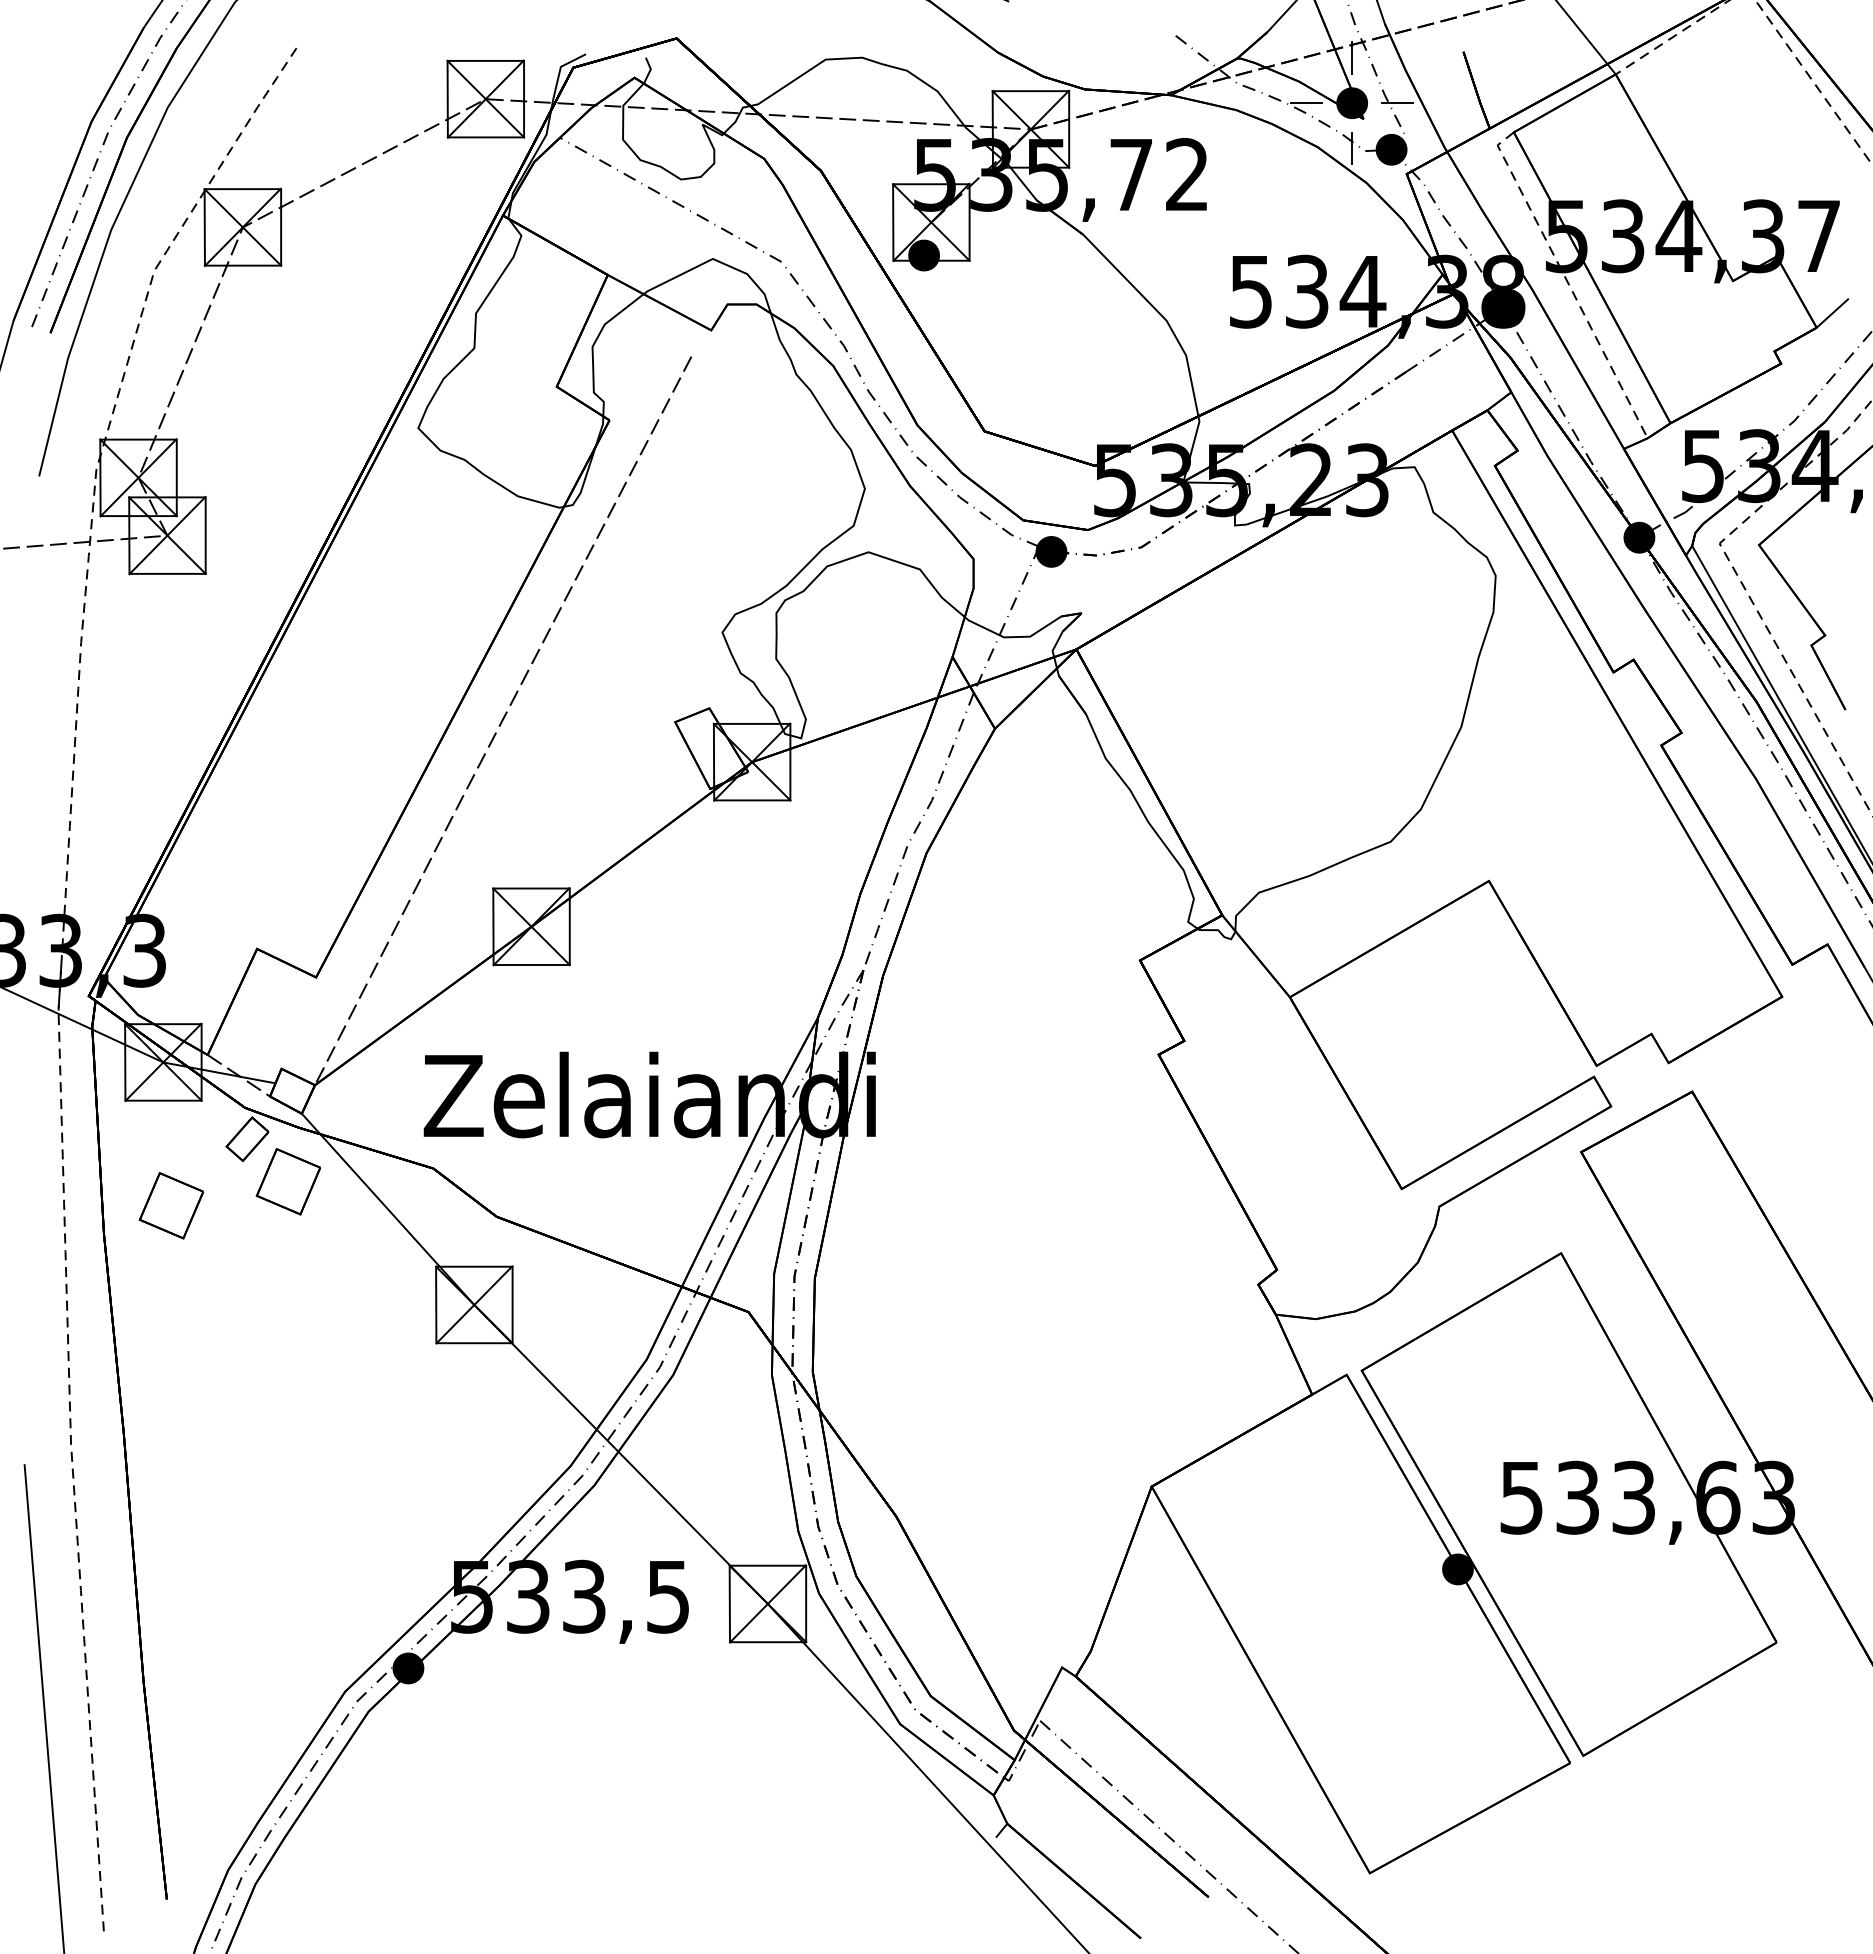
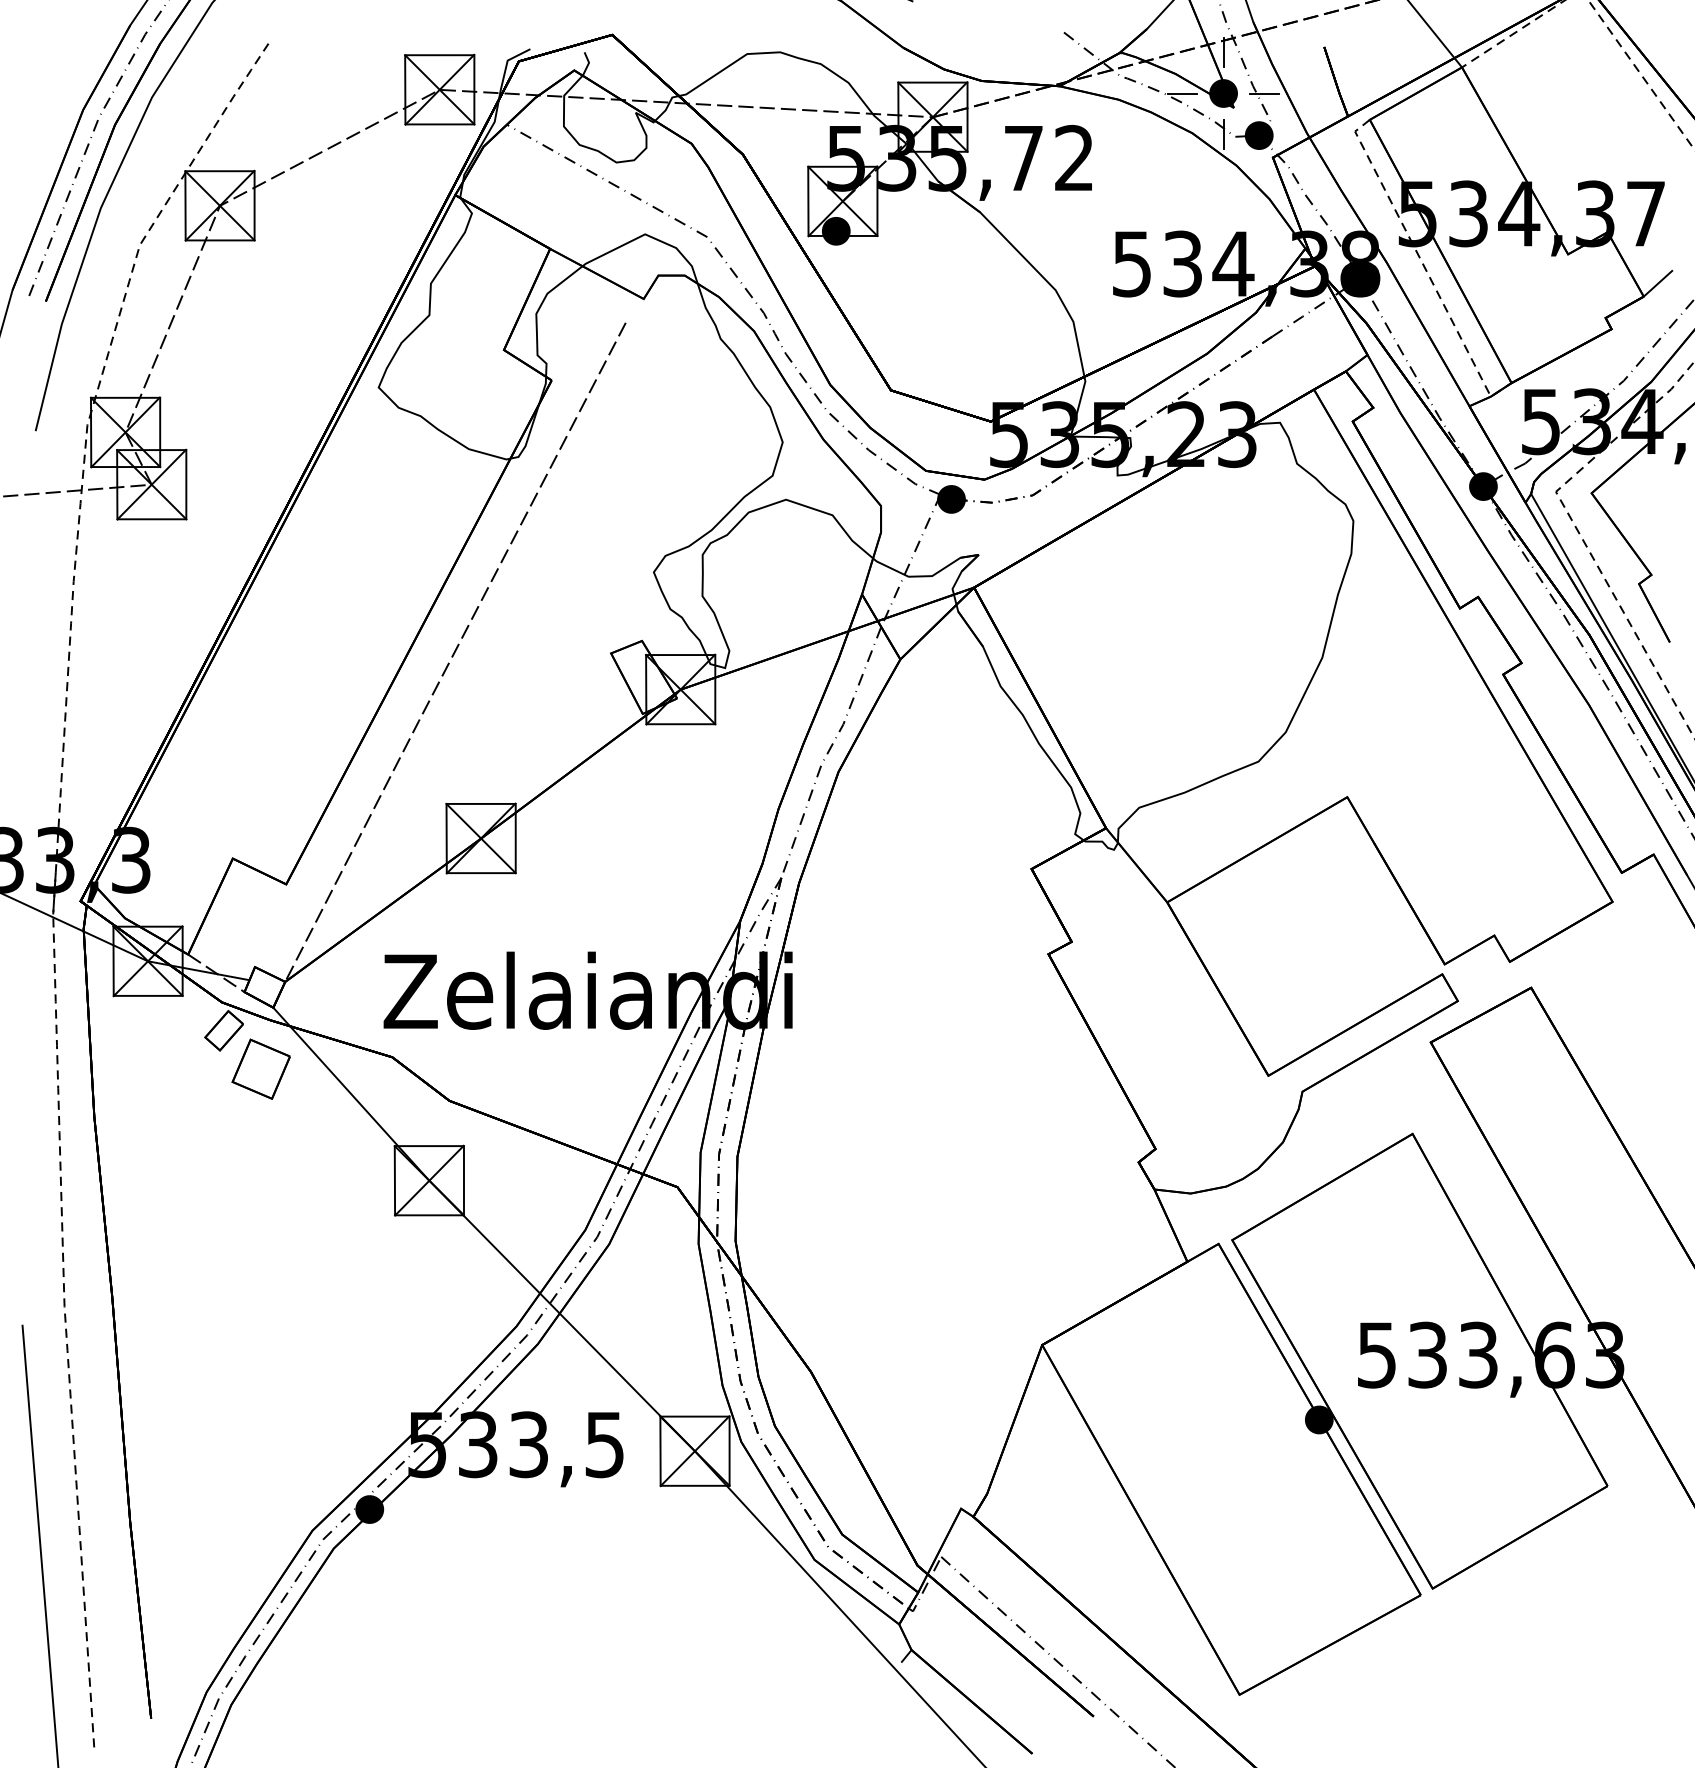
part: (171, 1205) -> (155, 1090), removed

